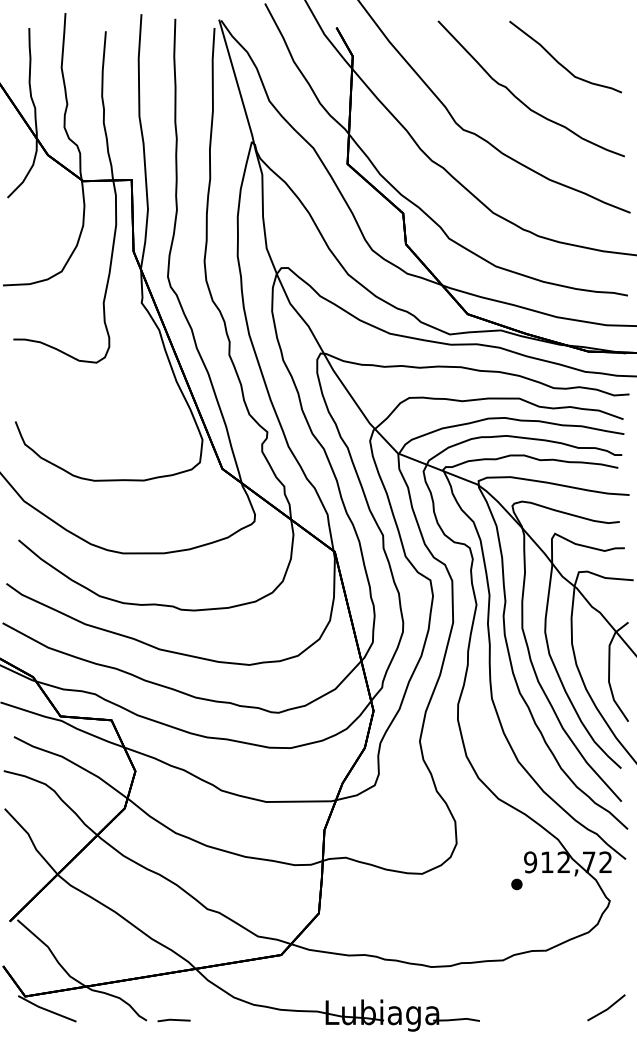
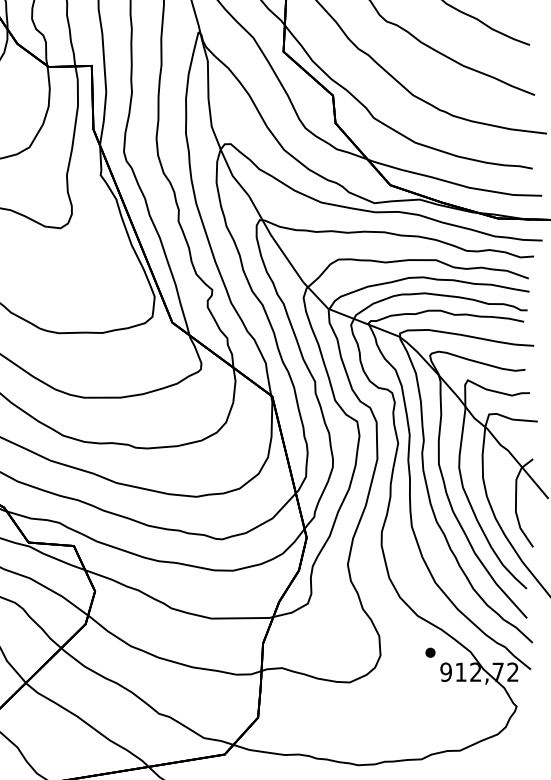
part: (516, 884) -> (430, 652), moved

